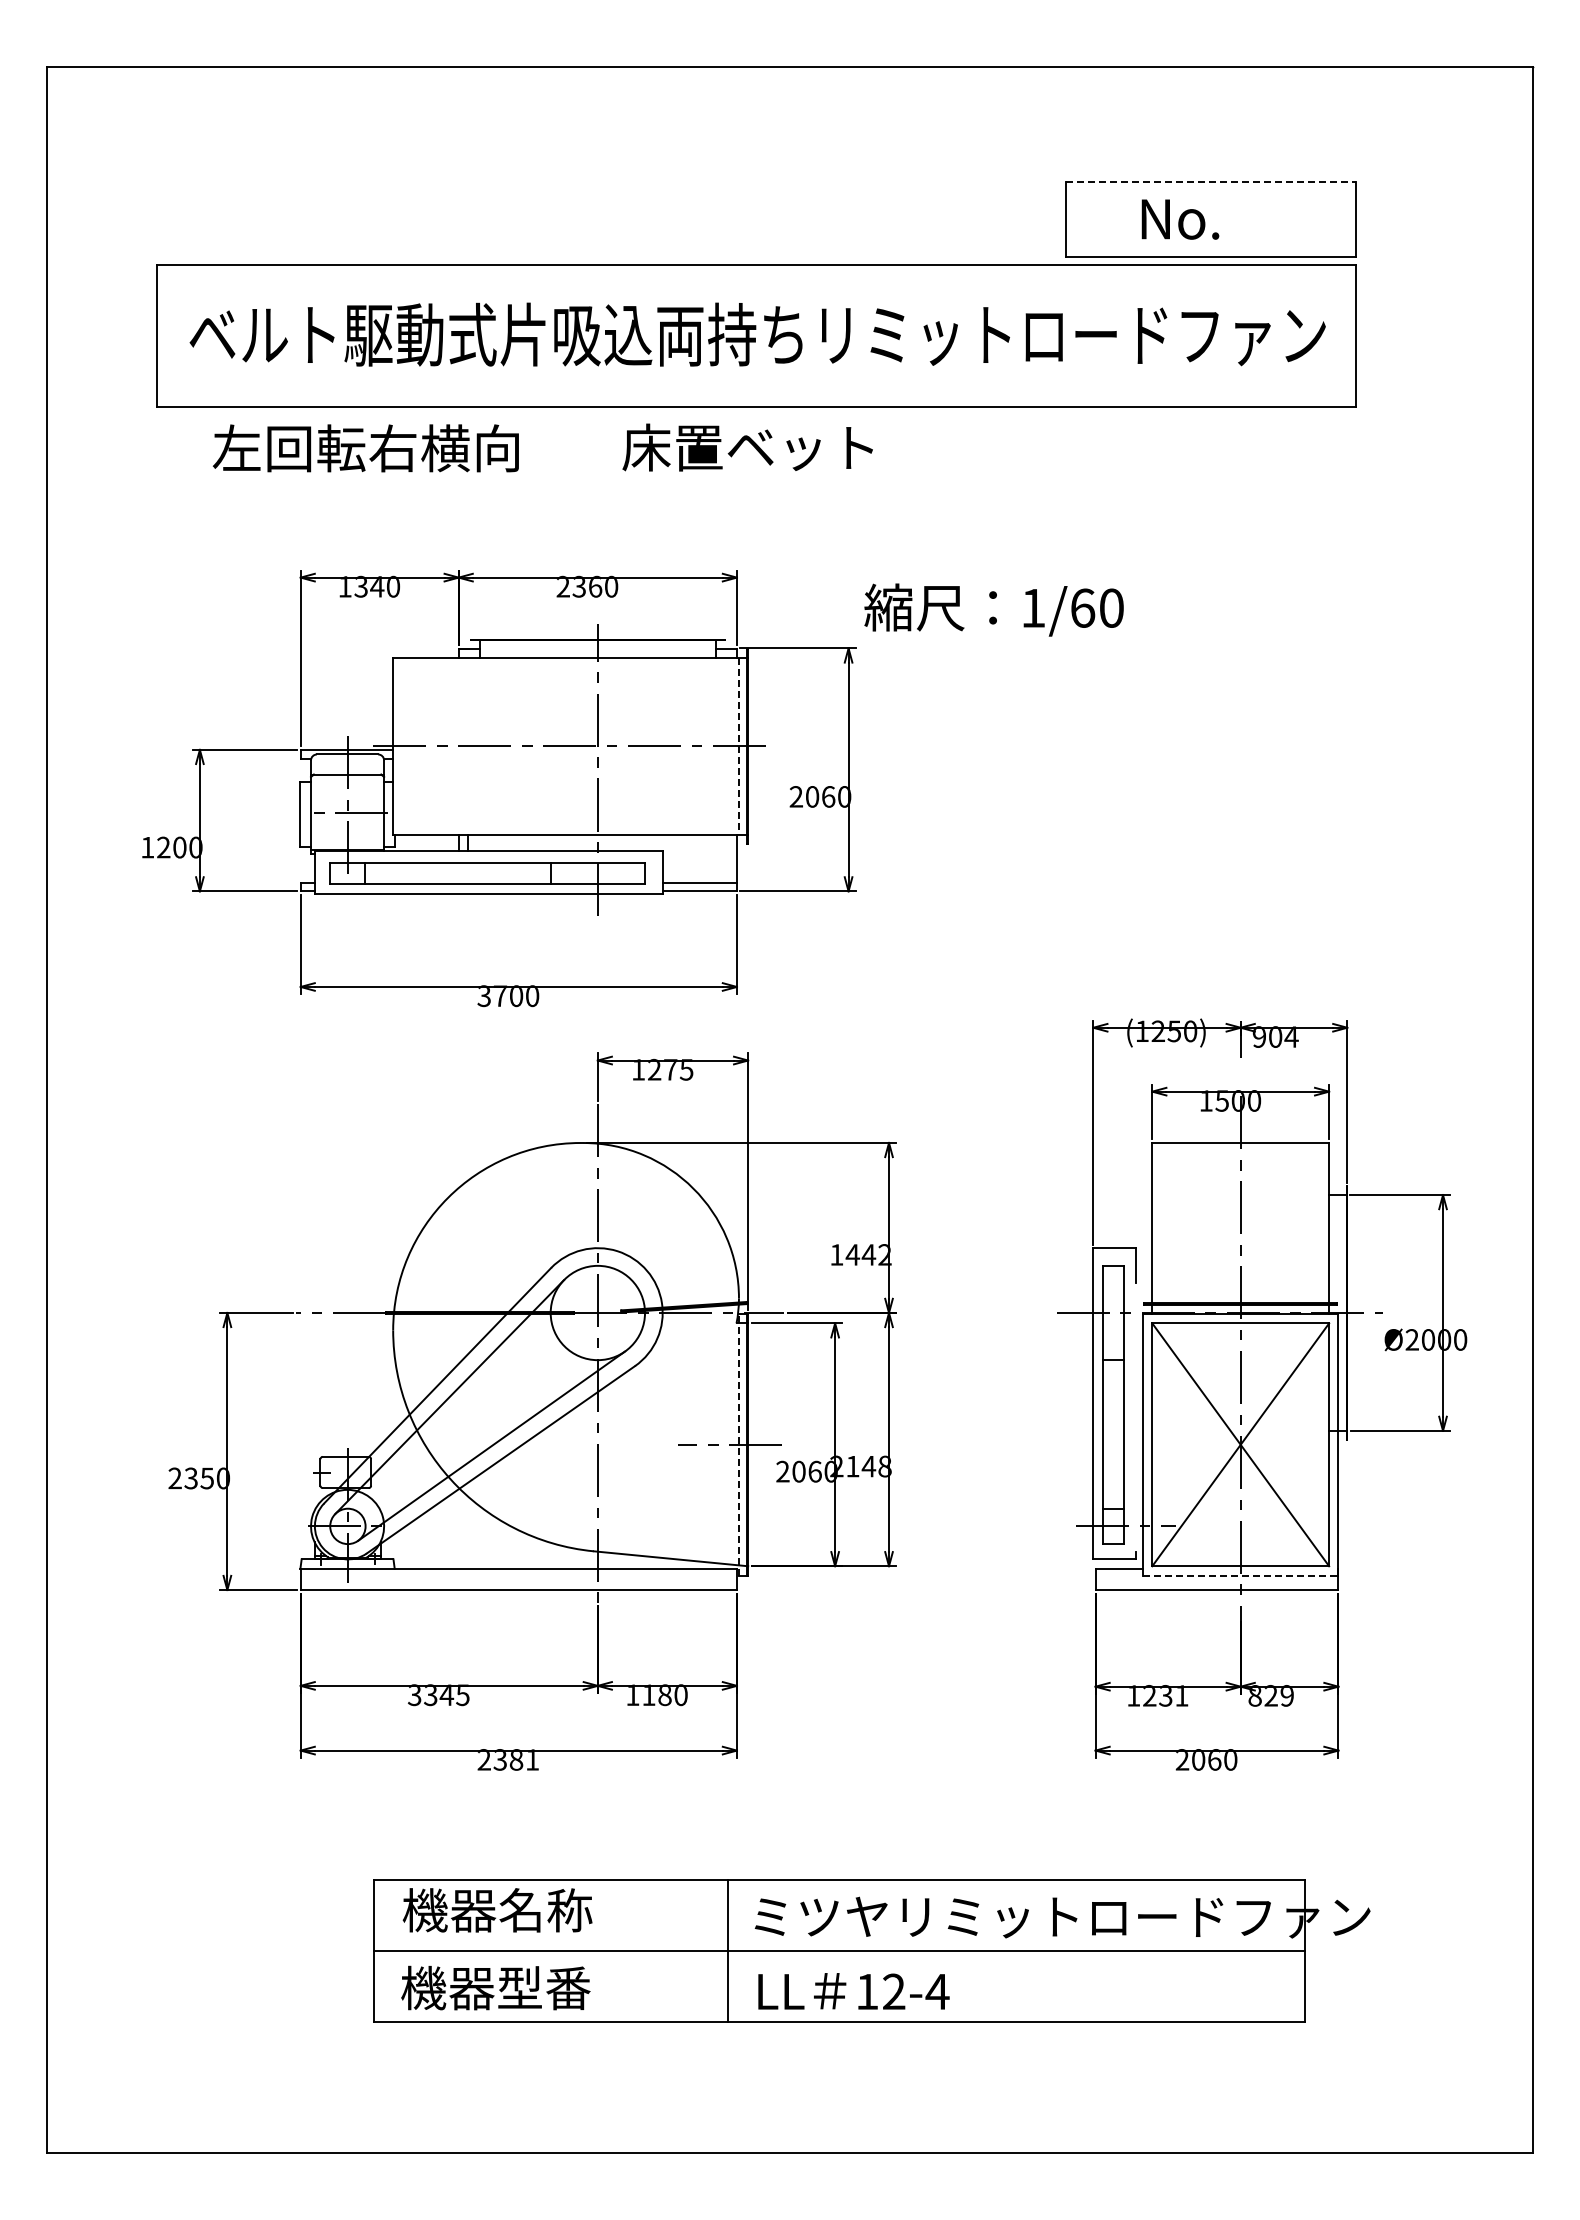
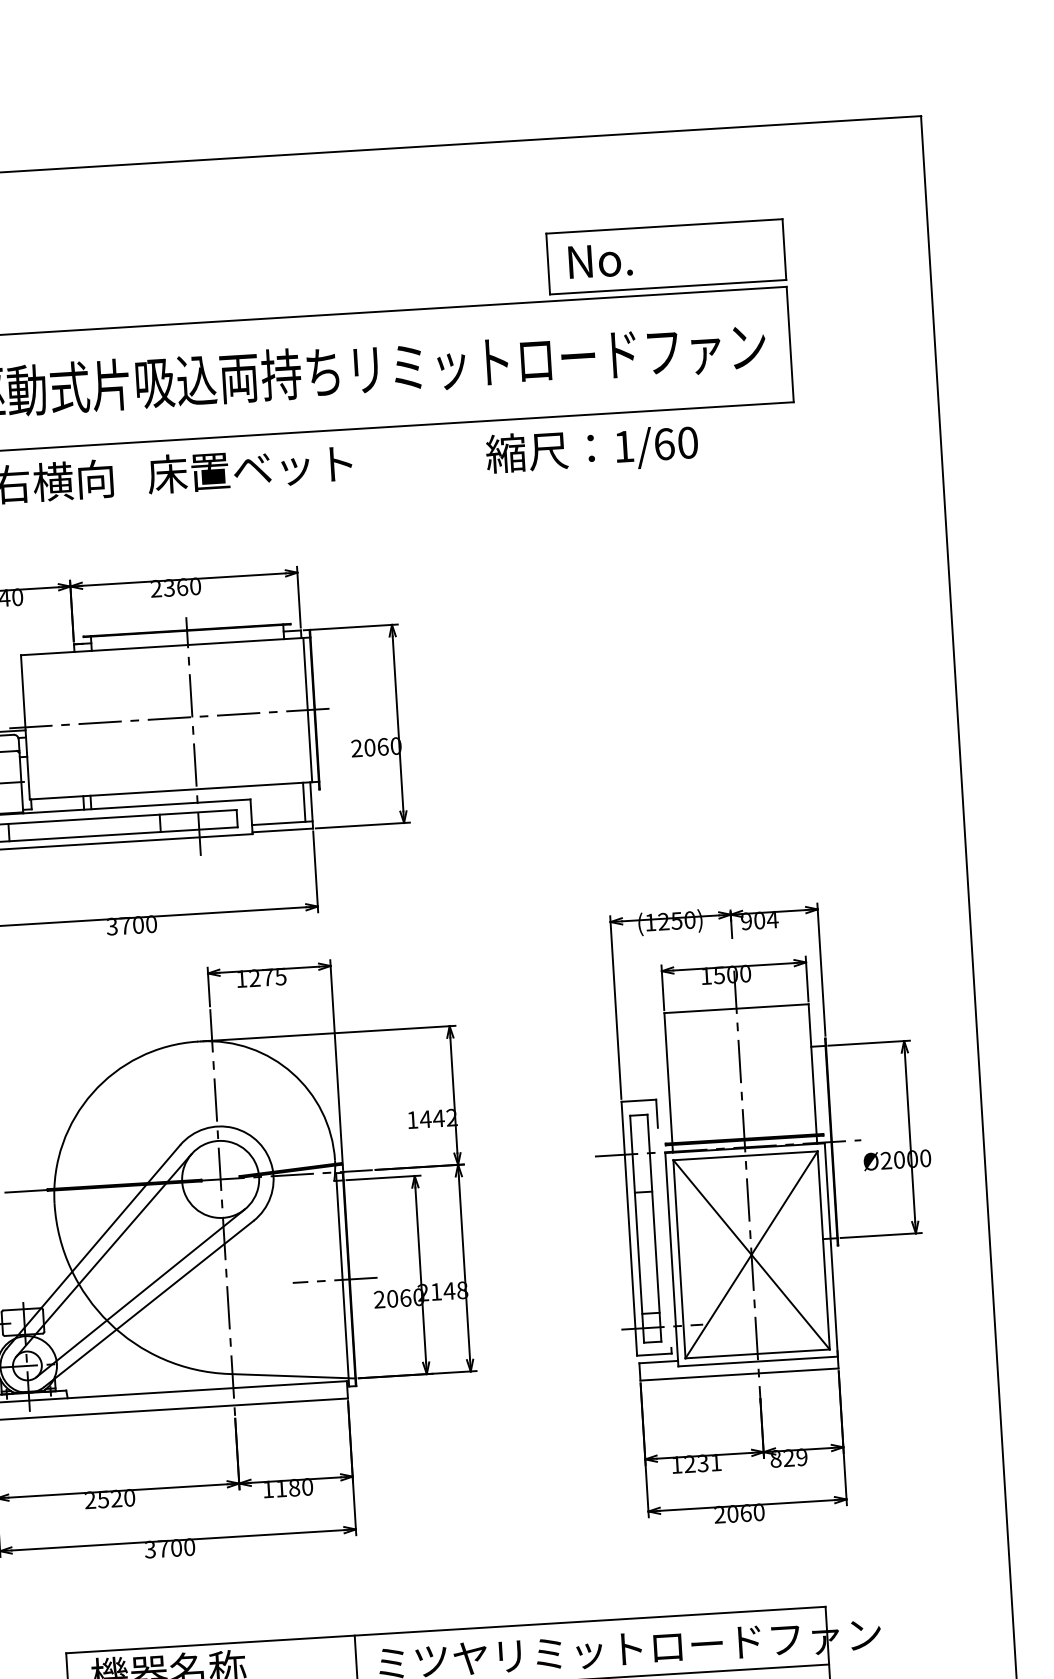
line: (1211, 182) -> (664, 226), dashed -> solid
text: (1180, 219) -> (600, 260), moved
text: (747, 447) -> (249, 469), moved
text: (993, 609) -> (591, 449), moved
line: (739, 746) -> (307, 710), dashed -> solid
line: (728, 858) -> (304, 802), added
line: (739, 1444) -> (342, 1279), dashed -> solid
line: (1240, 1575) -> (757, 1361), dashed -> solid
text: (438, 1695) -> (109, 1499), 3345 -> 2520
text: (508, 1759) -> (170, 1548), 2381 -> 3700

